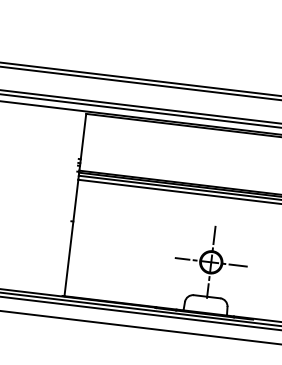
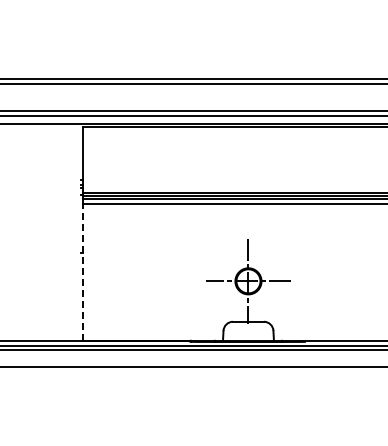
line: (71, 237) -> (83, 271), solid -> dashed

